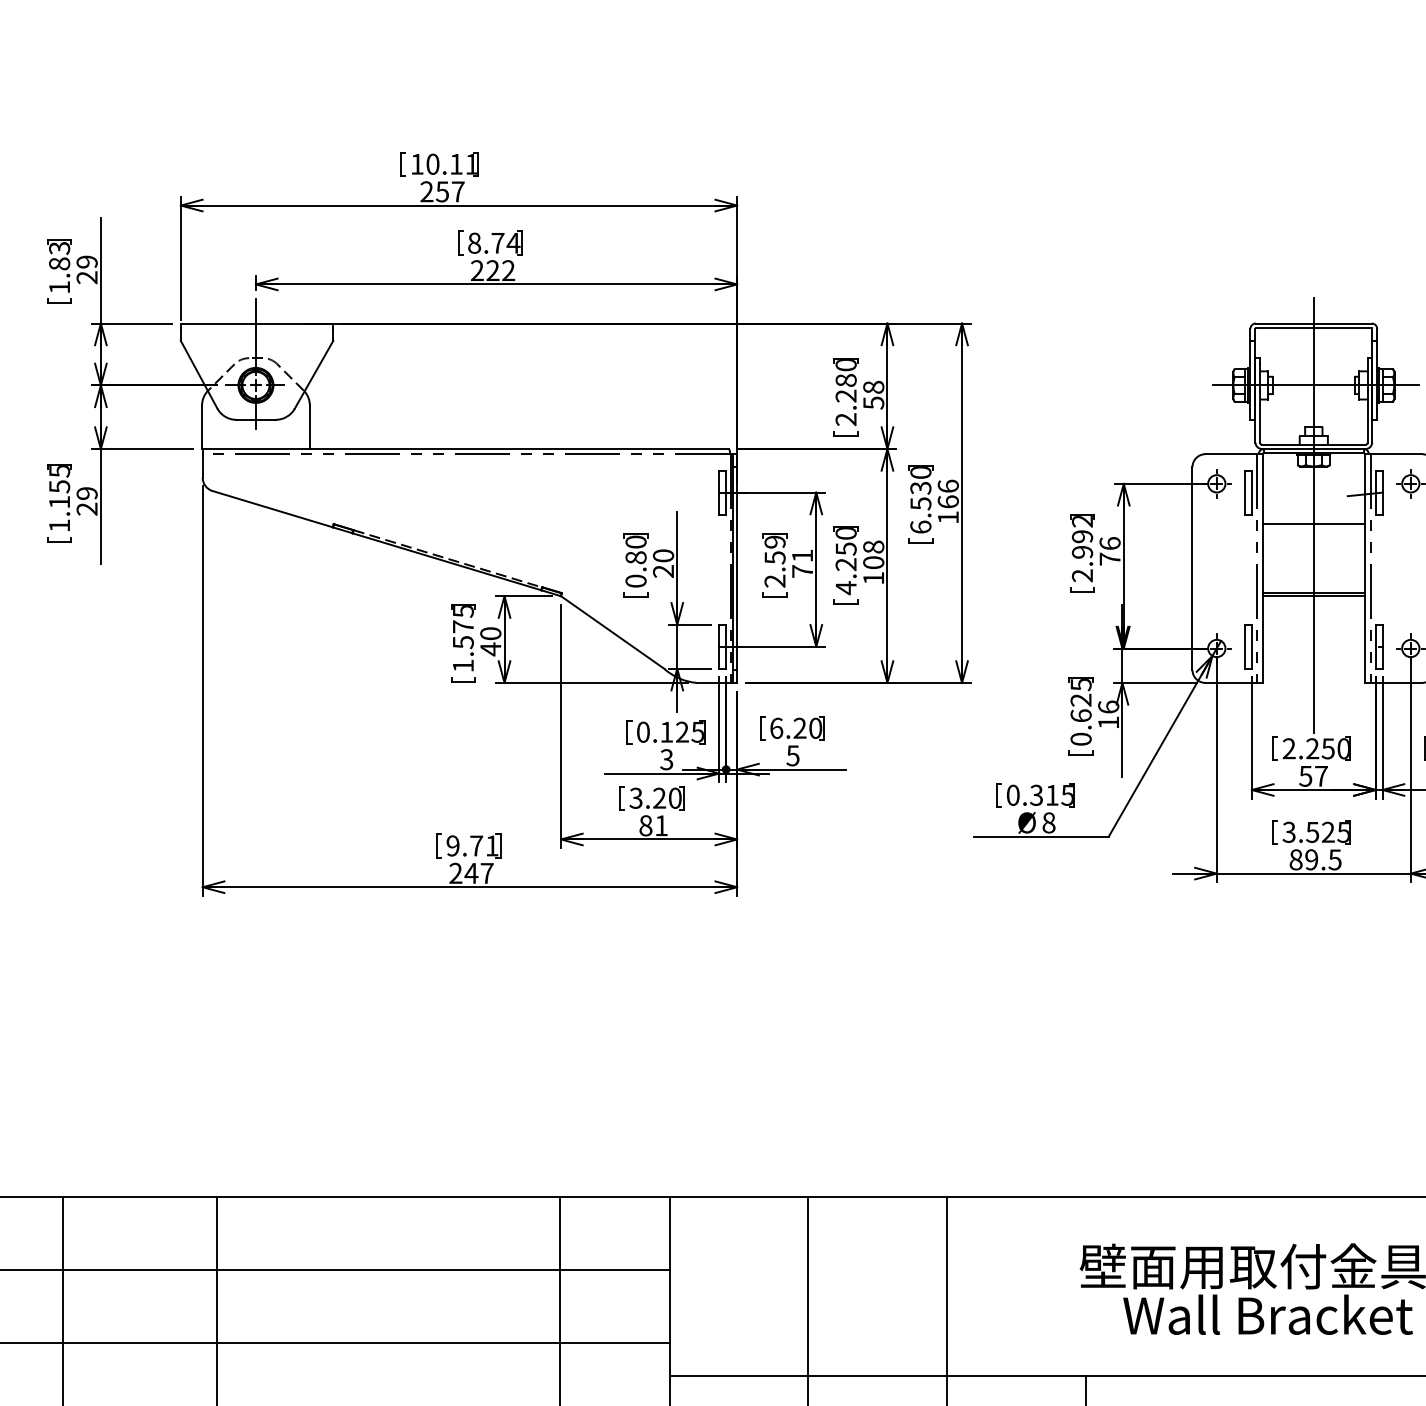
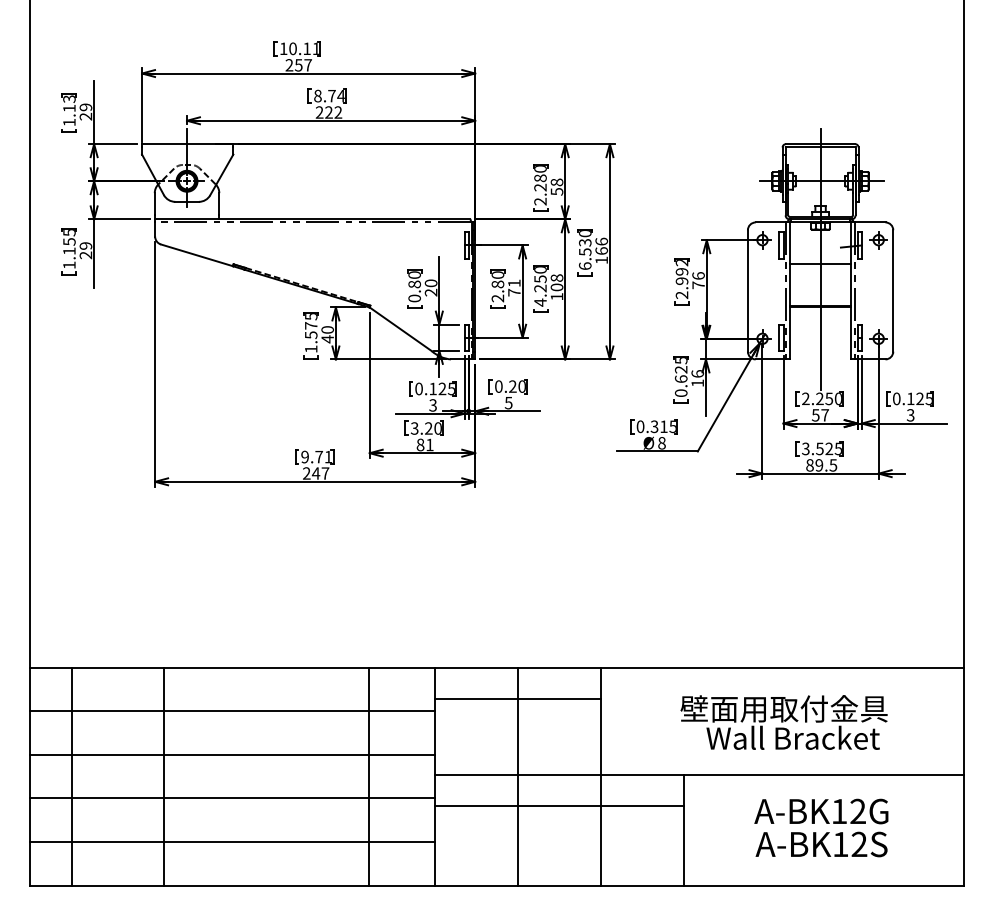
text: (59, 263) -> (69, 108), 1.83 -> 1.13
text: (774, 549) -> (497, 279), 2.59 -> 2.80
text: (776, 728) -> (498, 386), 6.20 -> 0.20
line: (807, 1249) -> (517, 698), added

